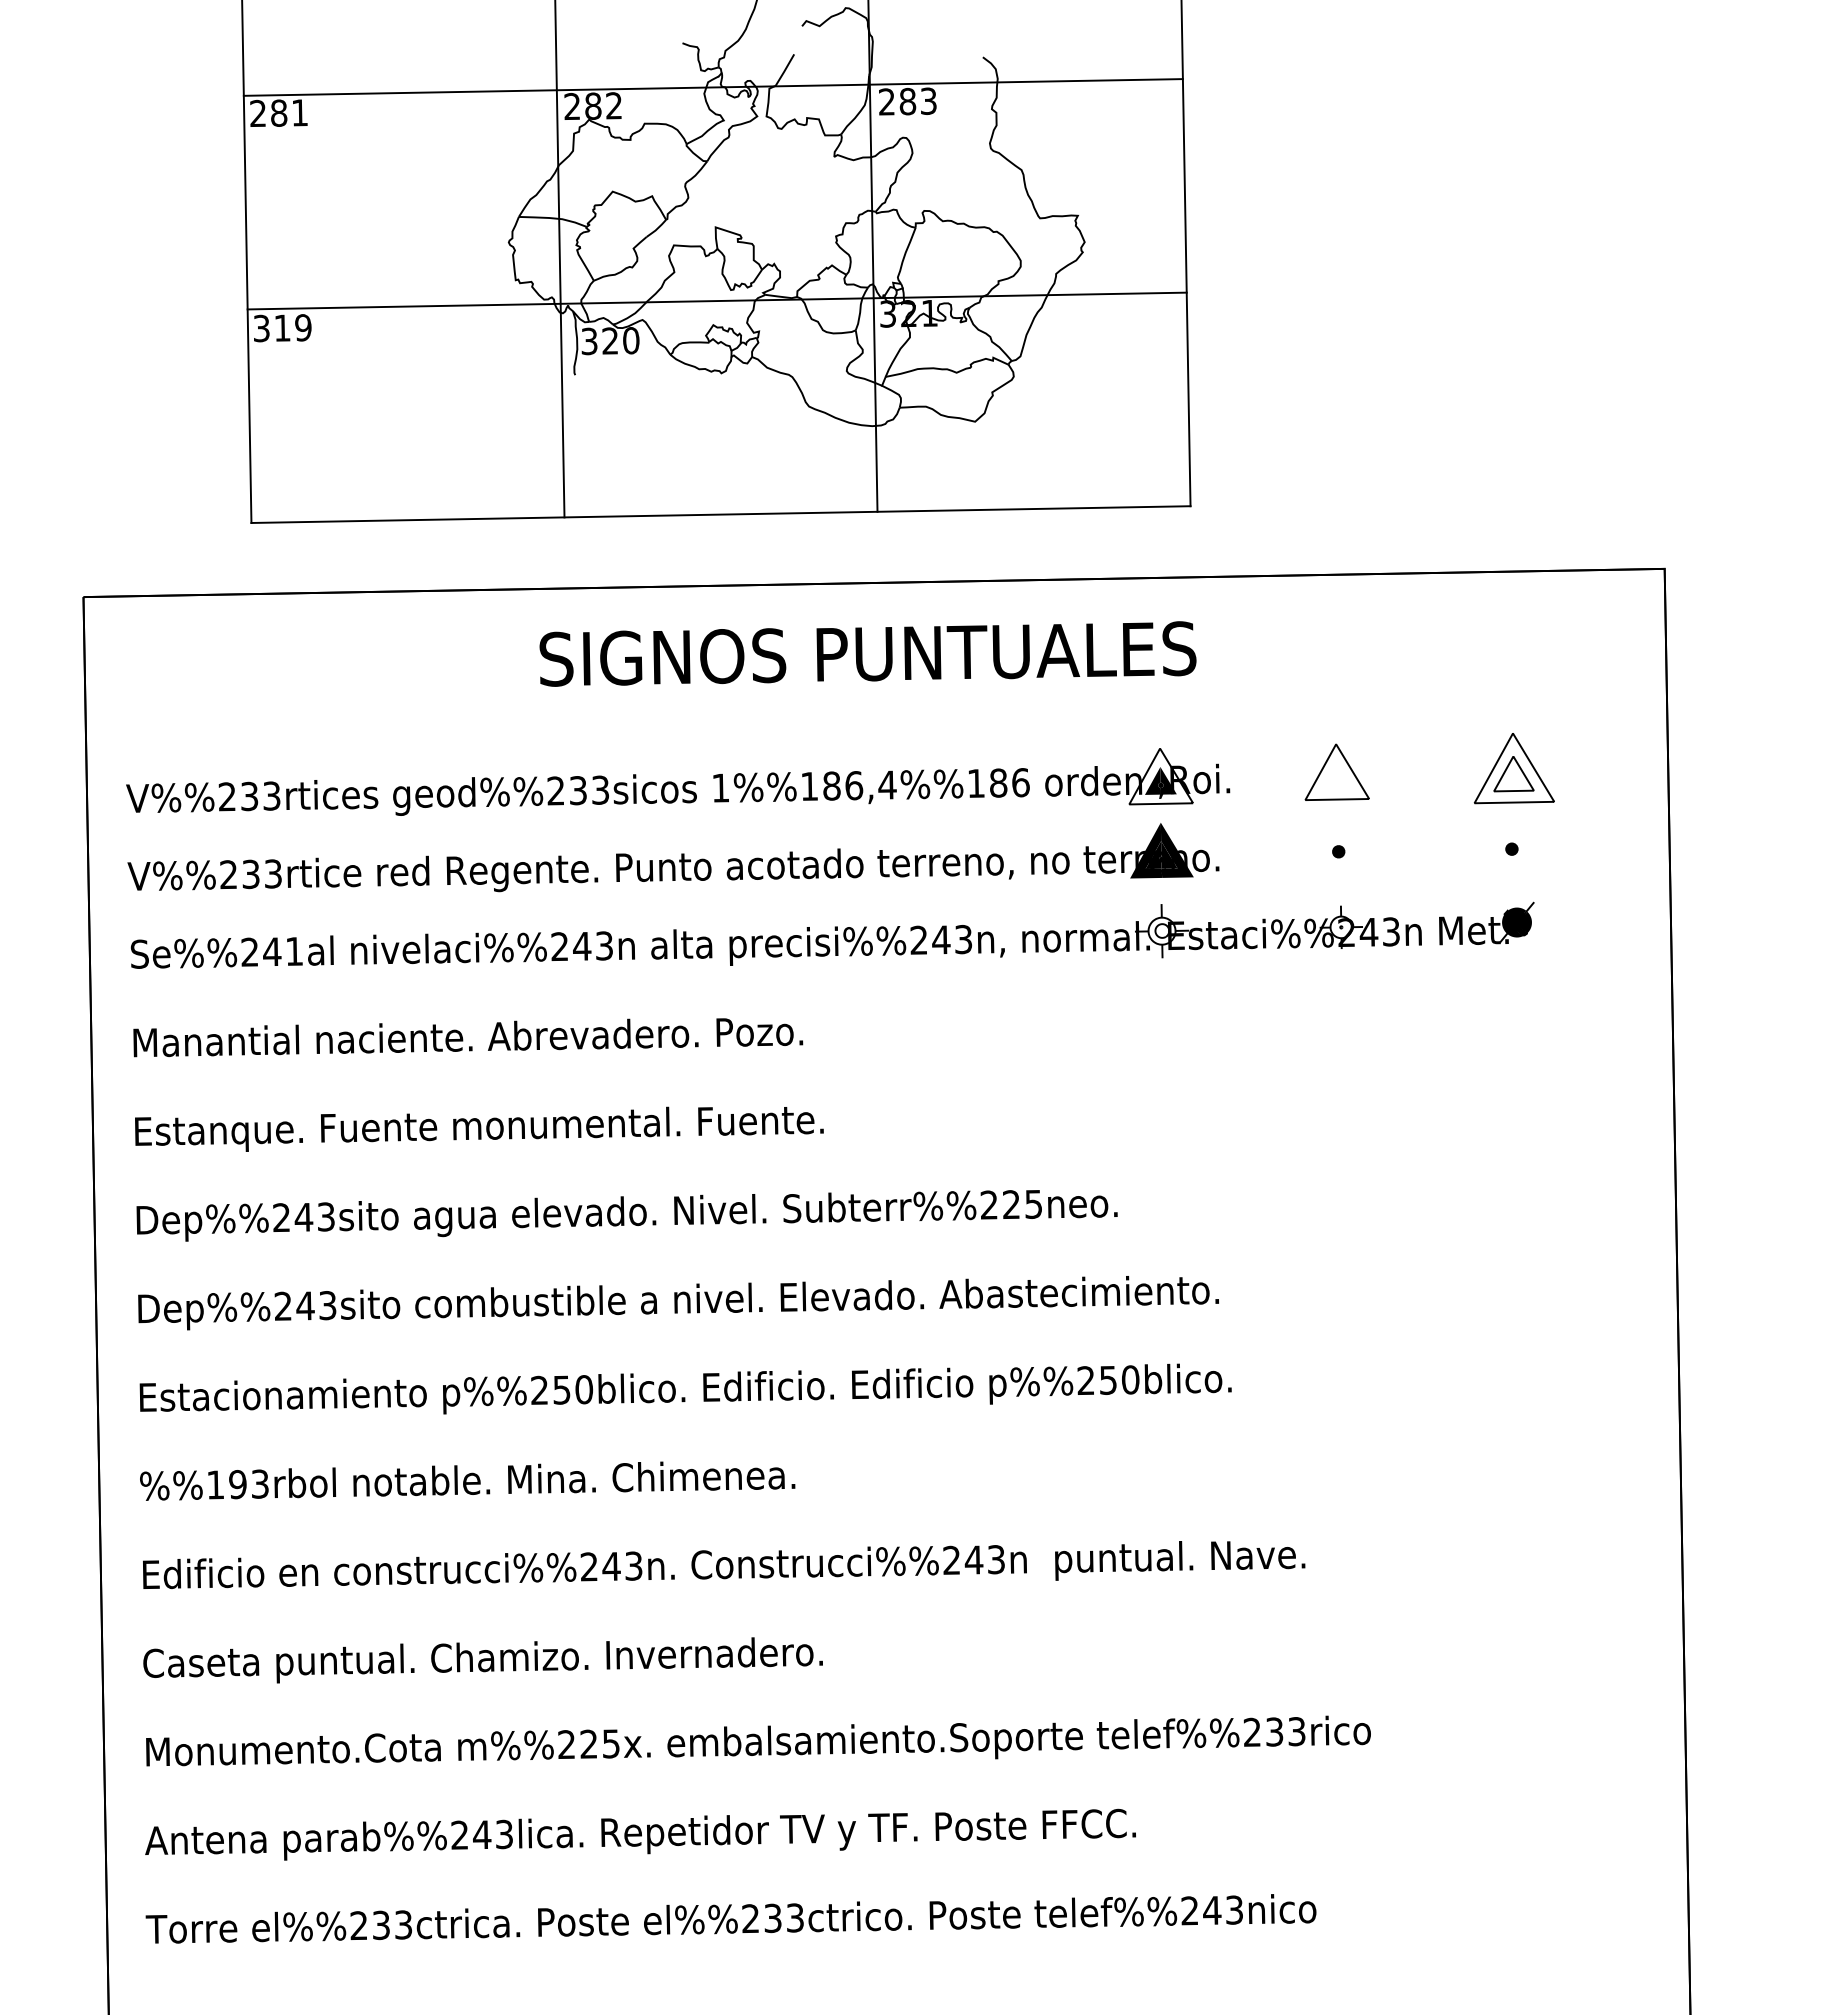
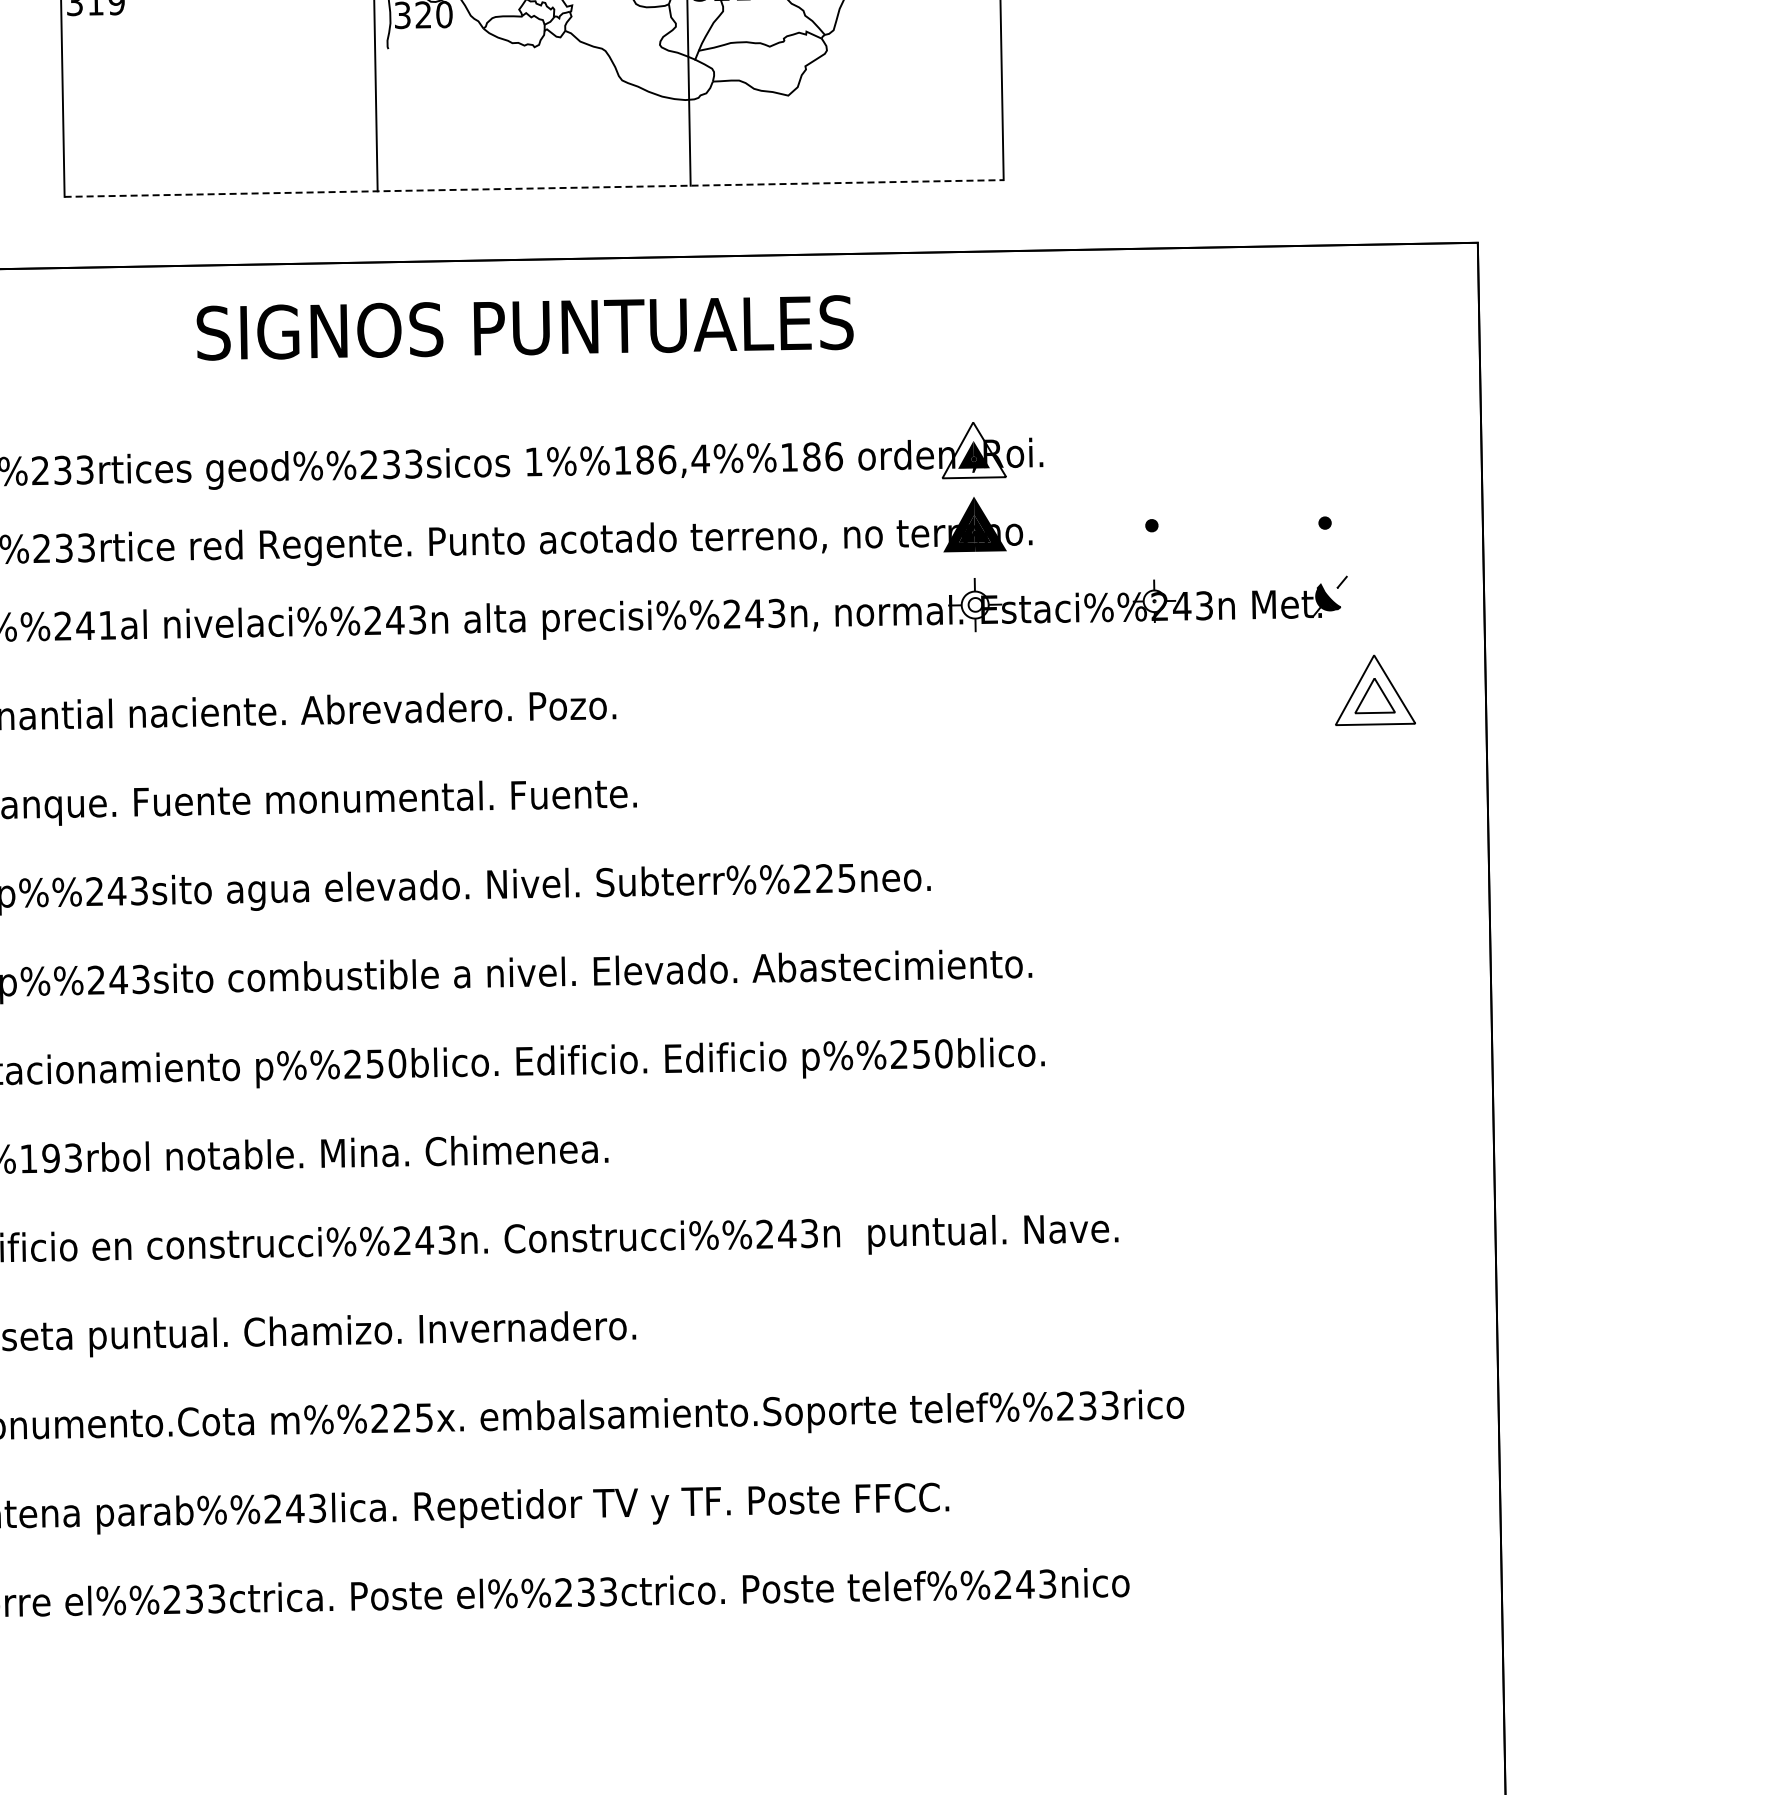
line: (720, 514) -> (533, 188), solid -> dashed
text: (867, 653) -> (524, 327), moved
part: (1513, 768) -> (1374, 690), moved
part: (1336, 771) -> (1149, 445), removed
fill: (1519, 920) -> (1332, 594), removed

